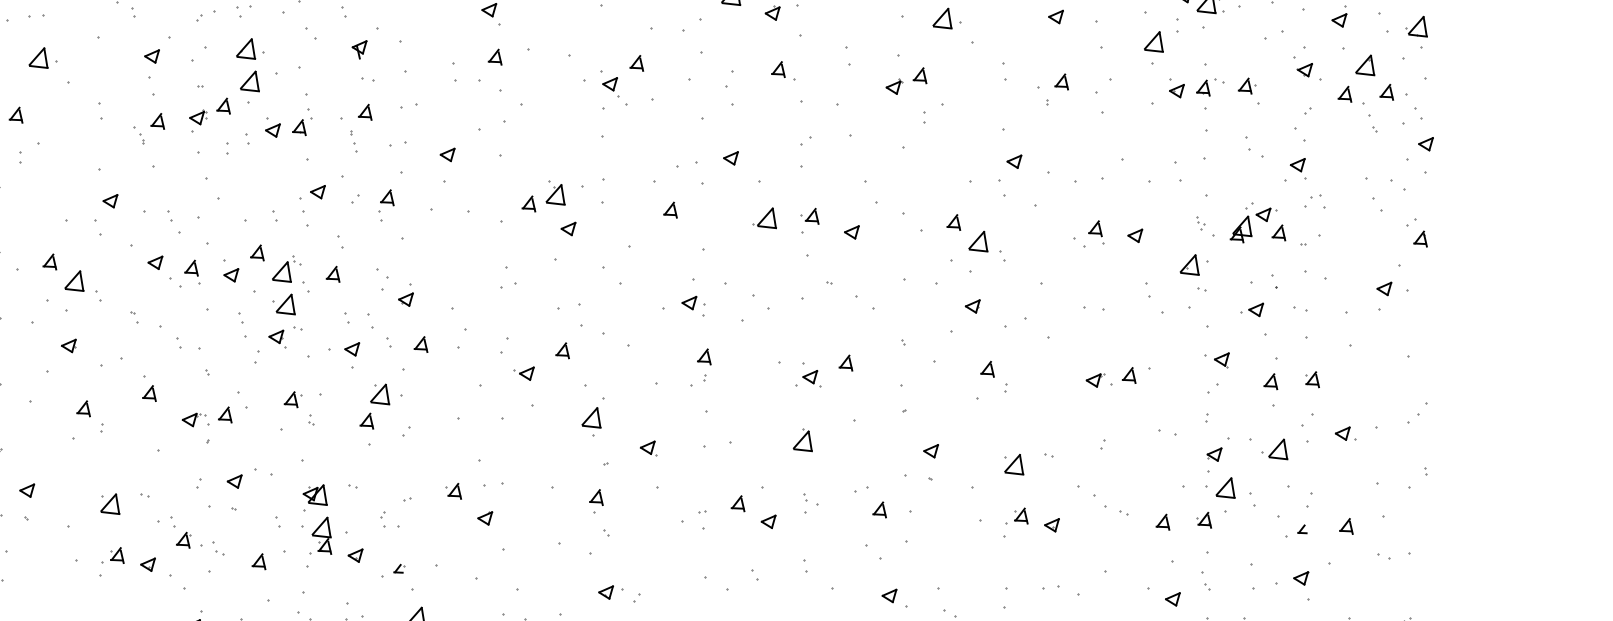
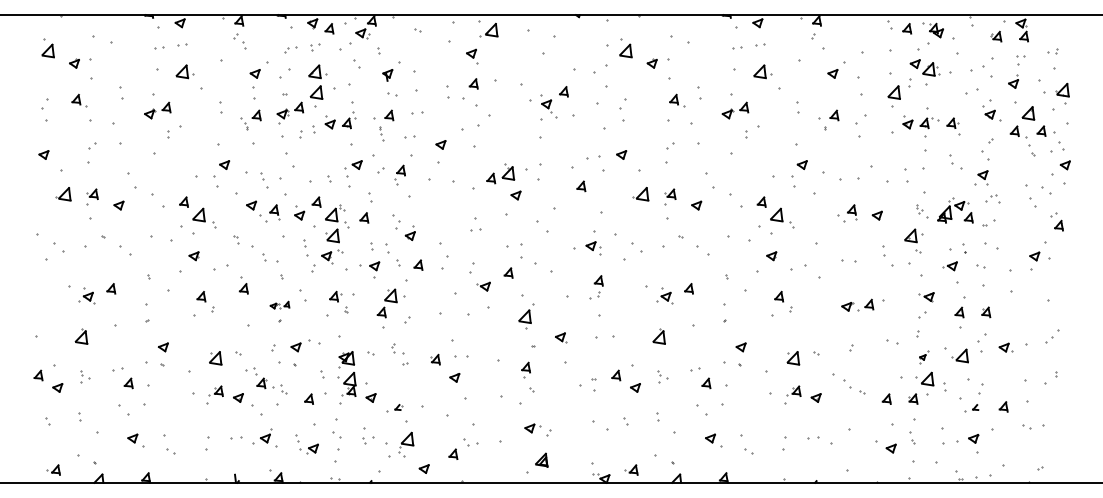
part: (783, 70) -> (677, 100), moved
part: (206, 415) -> (279, 304), size x0.6
part: (1218, 454) -> (924, 357), size x0.6
part: (389, 519) -> (397, 348), moved

